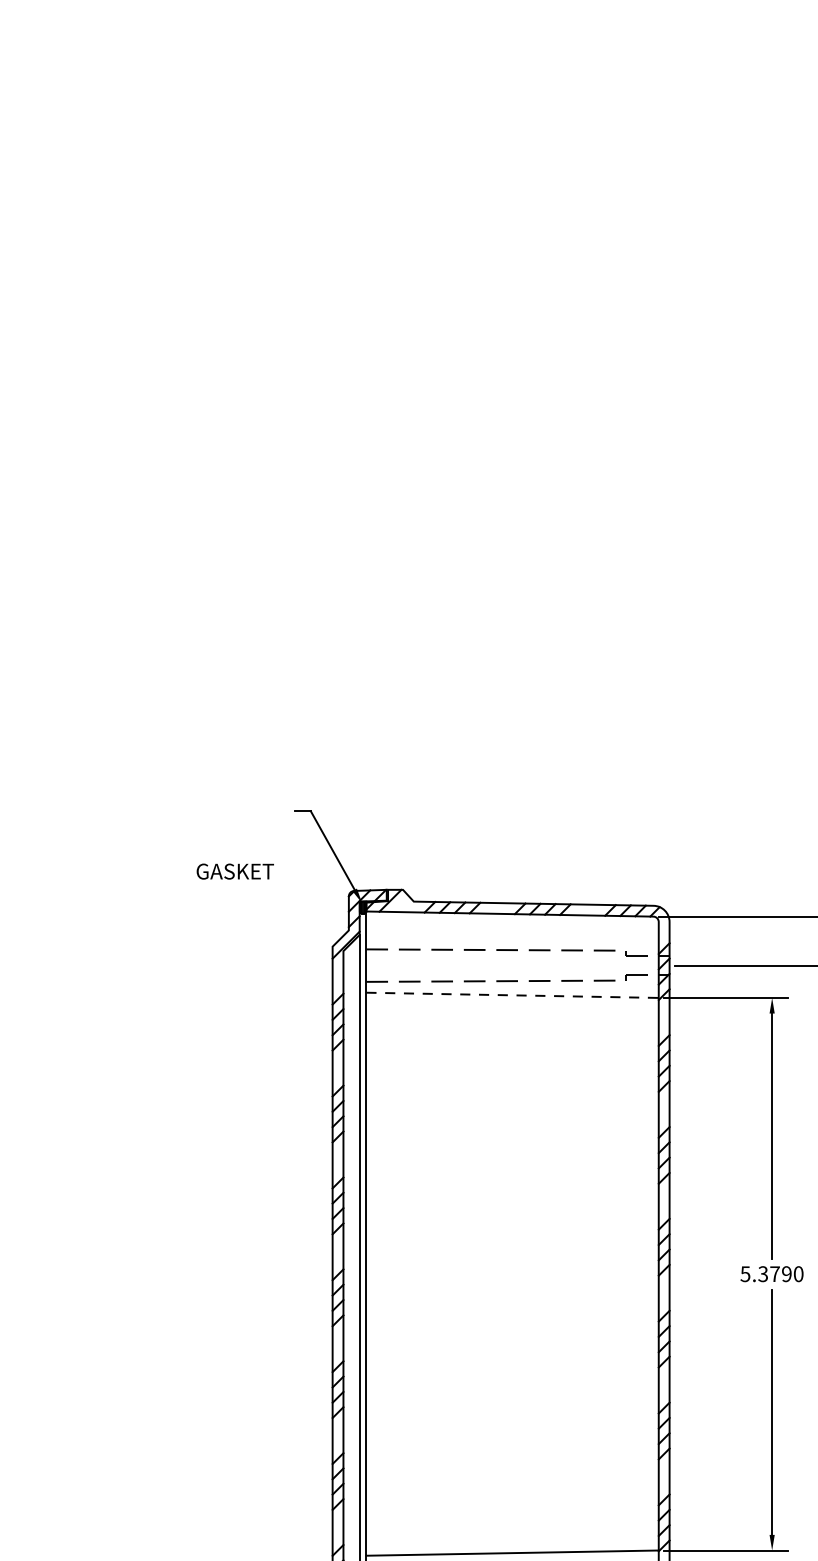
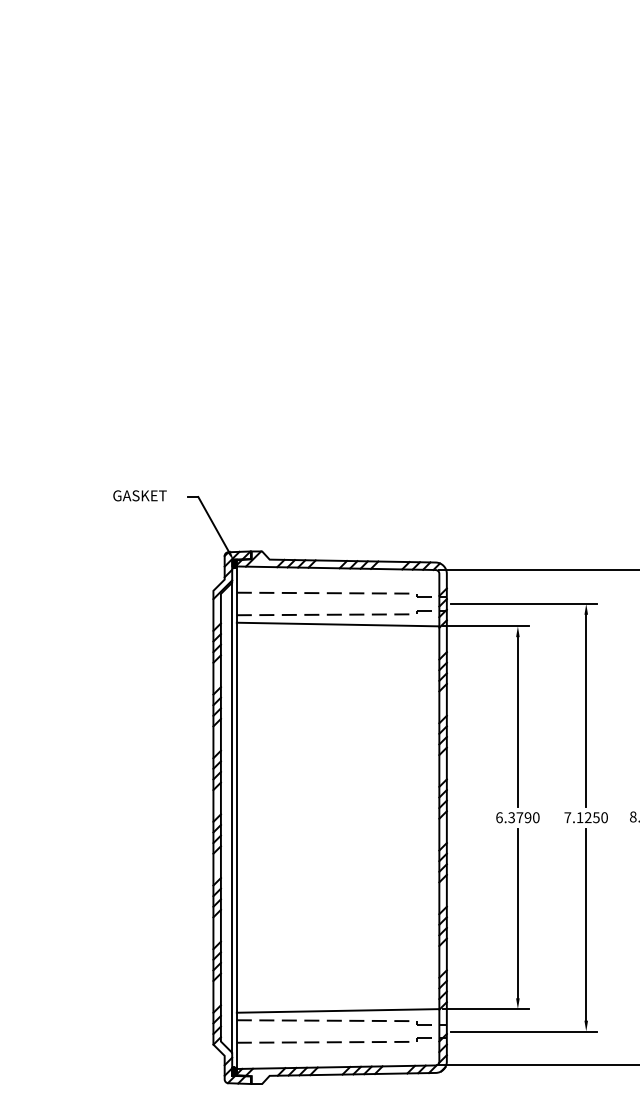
text: (234, 871) -> (139, 495), moved
line: (513, 995) -> (338, 624), dashed -> solid
text: (745, 1273) -> (499, 817), 5.3790 -> 6.3790

